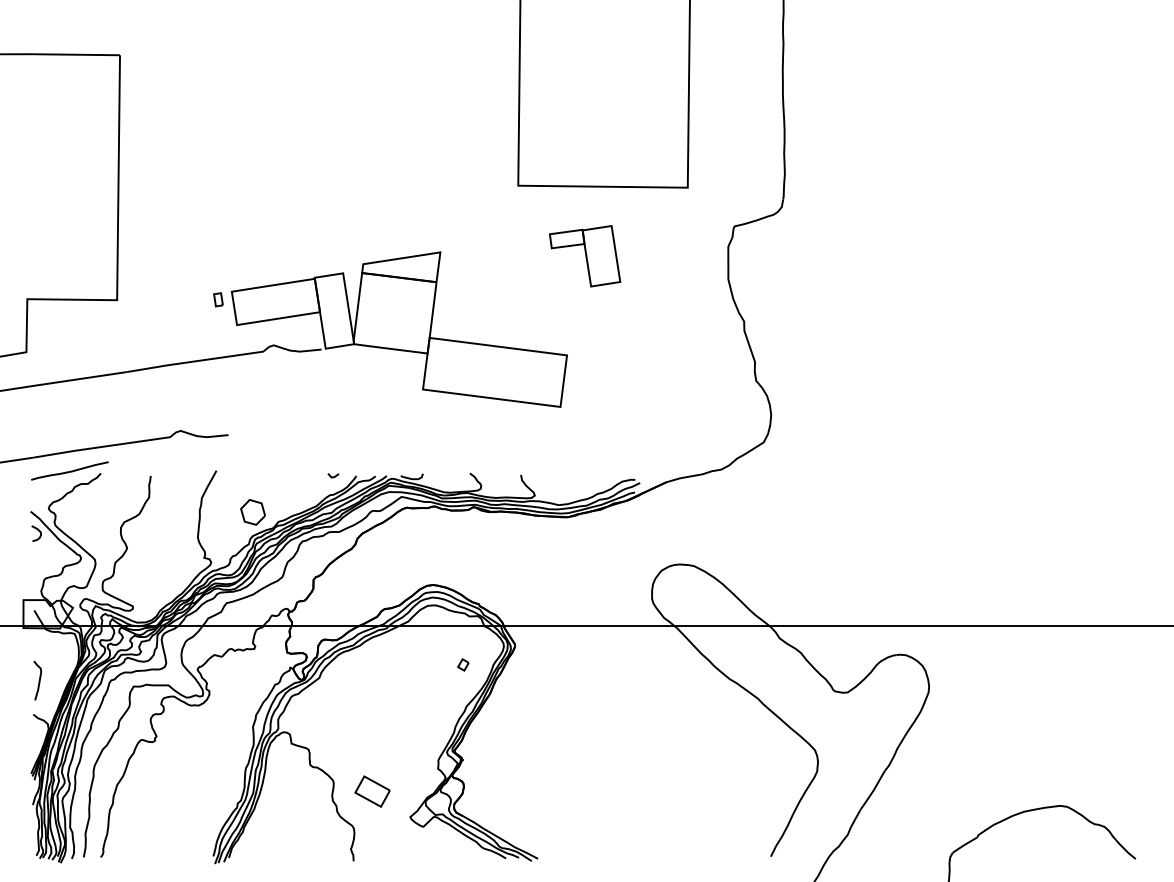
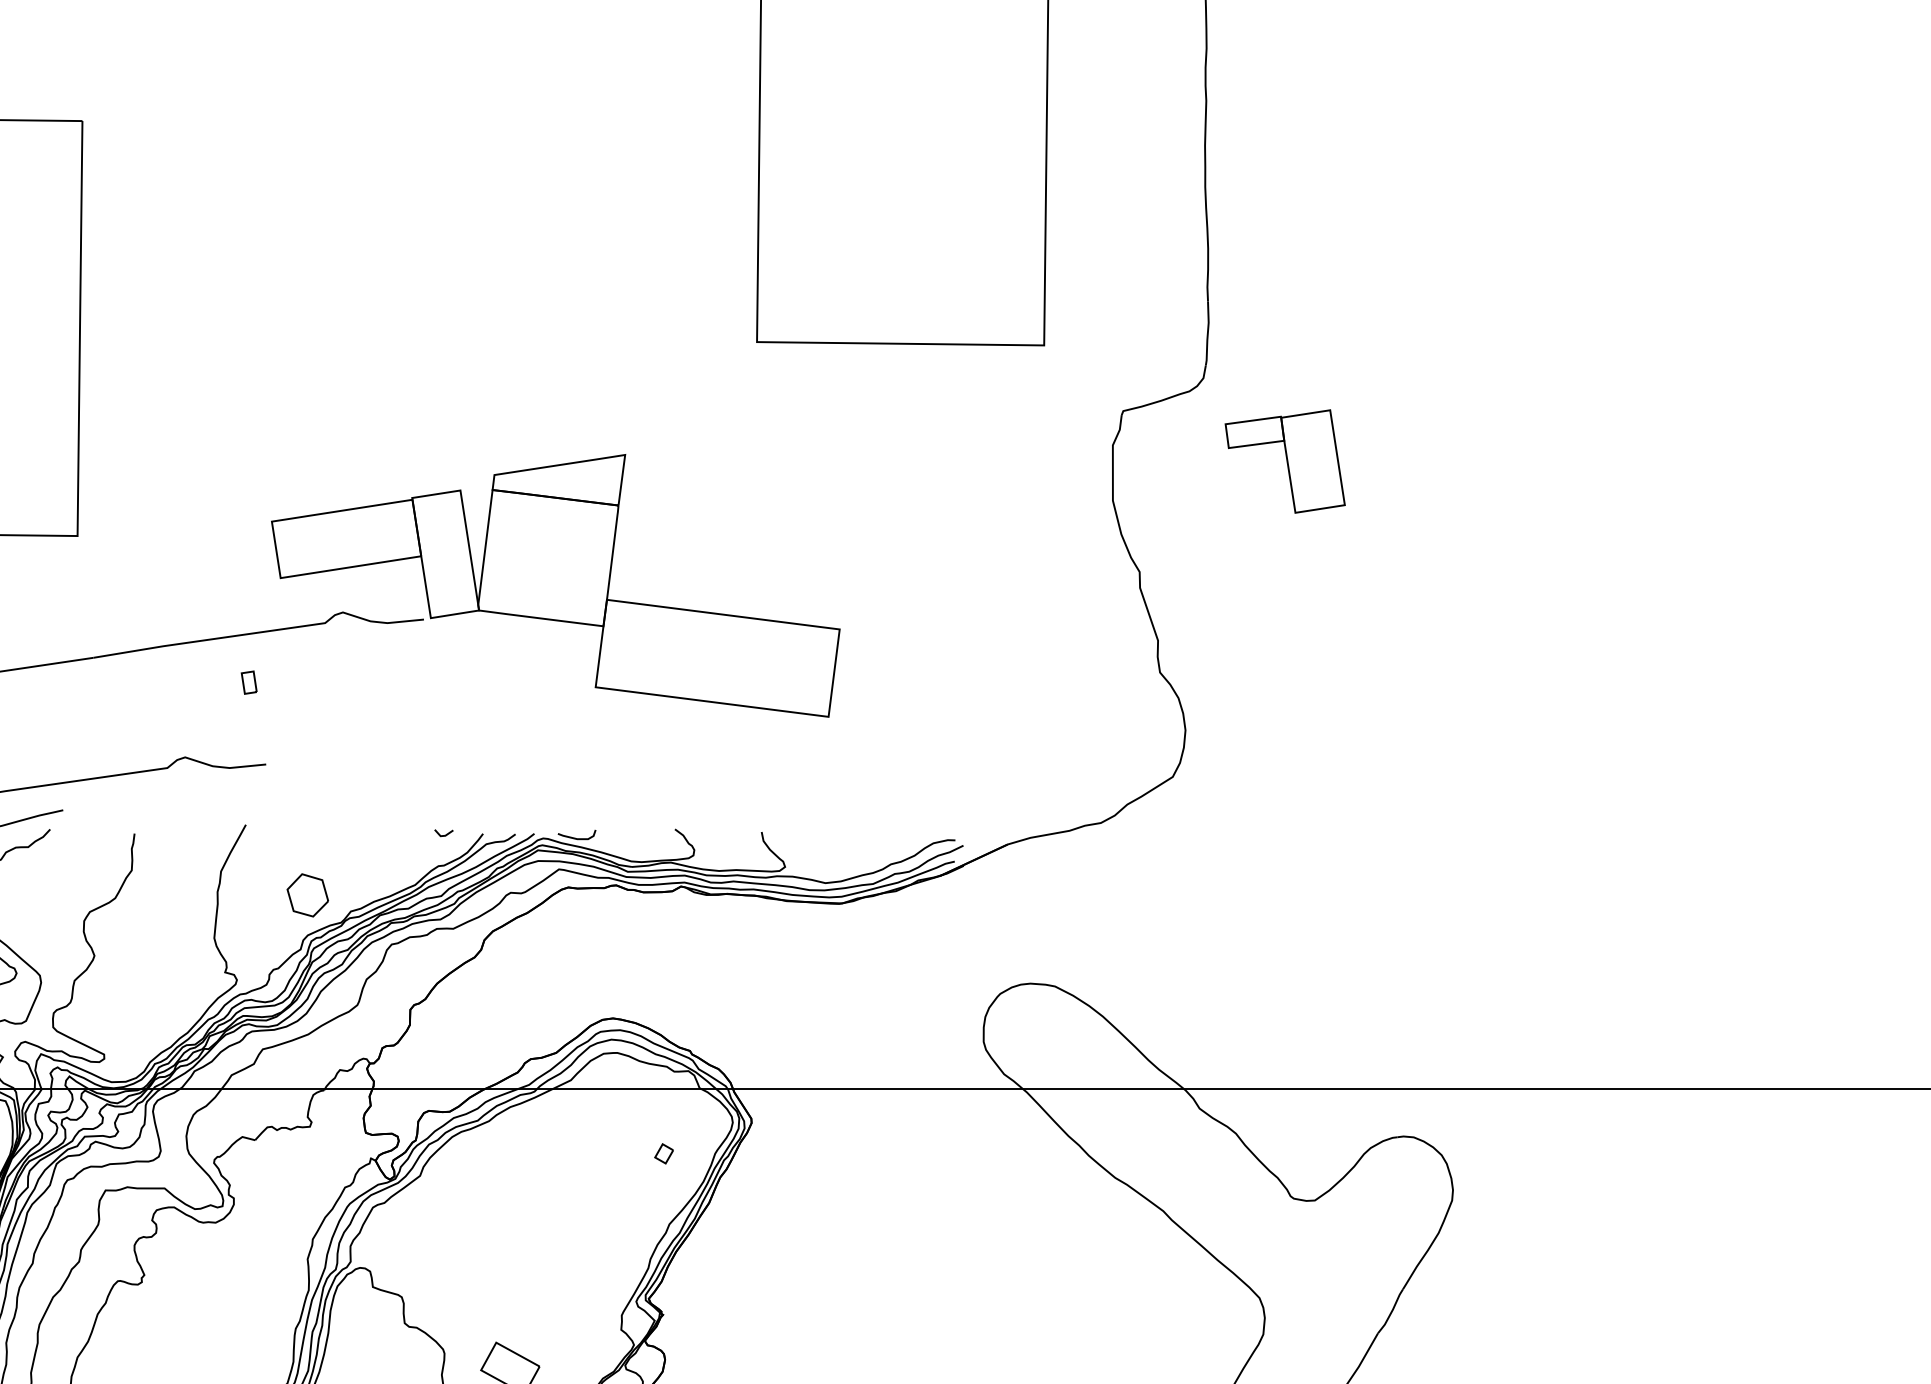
part: (585, 256) -> (1285, 461), moved
part: (218, 299) -> (249, 682), moved

